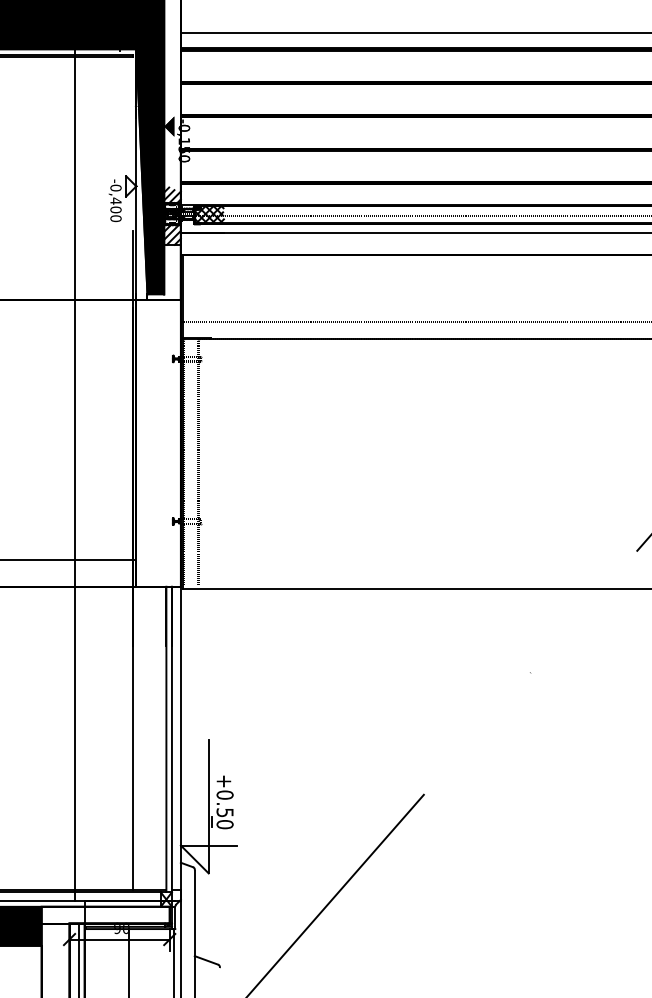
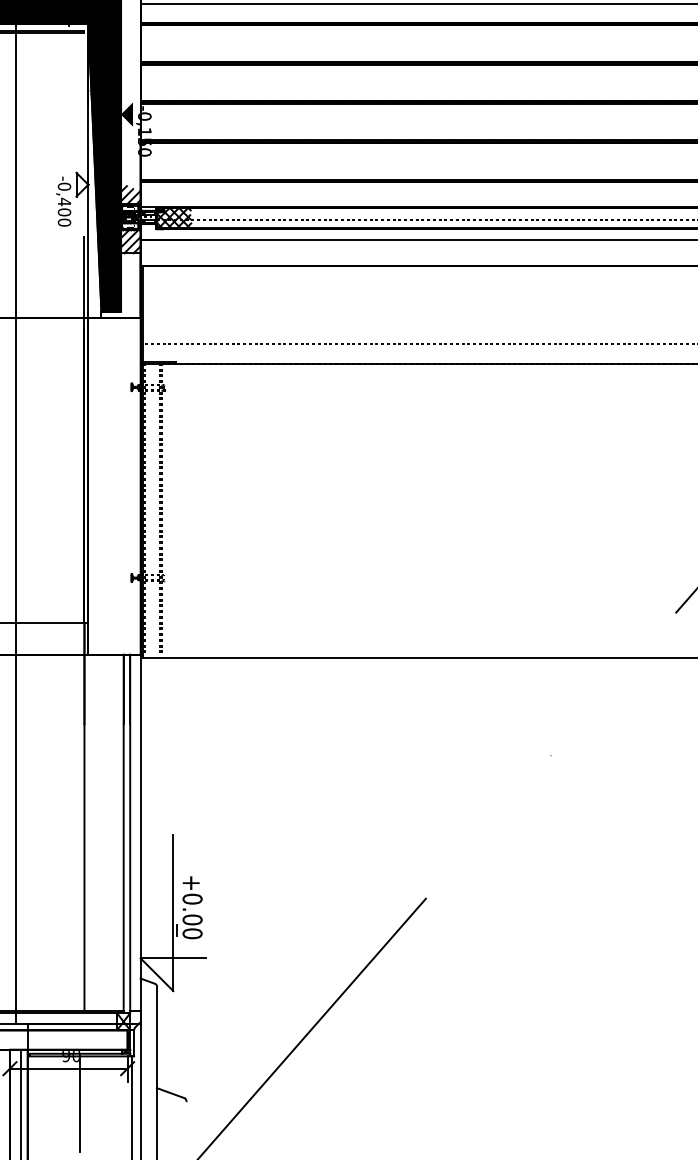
text: (224, 812) -> (191, 919), +0.50 -> +0.00

